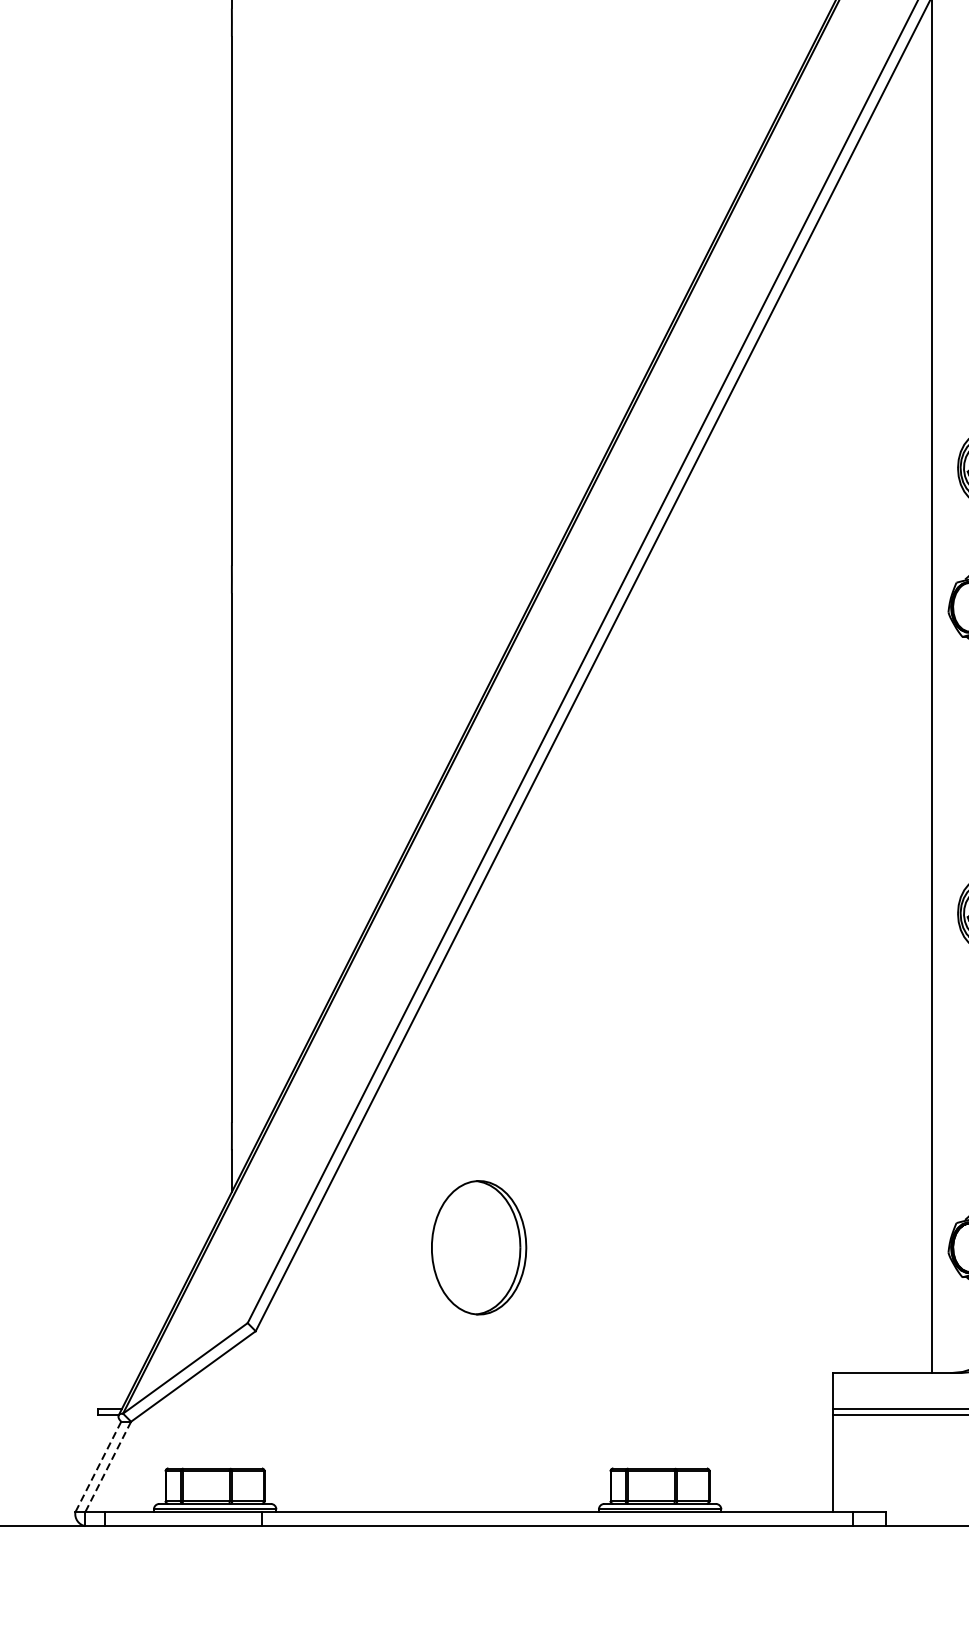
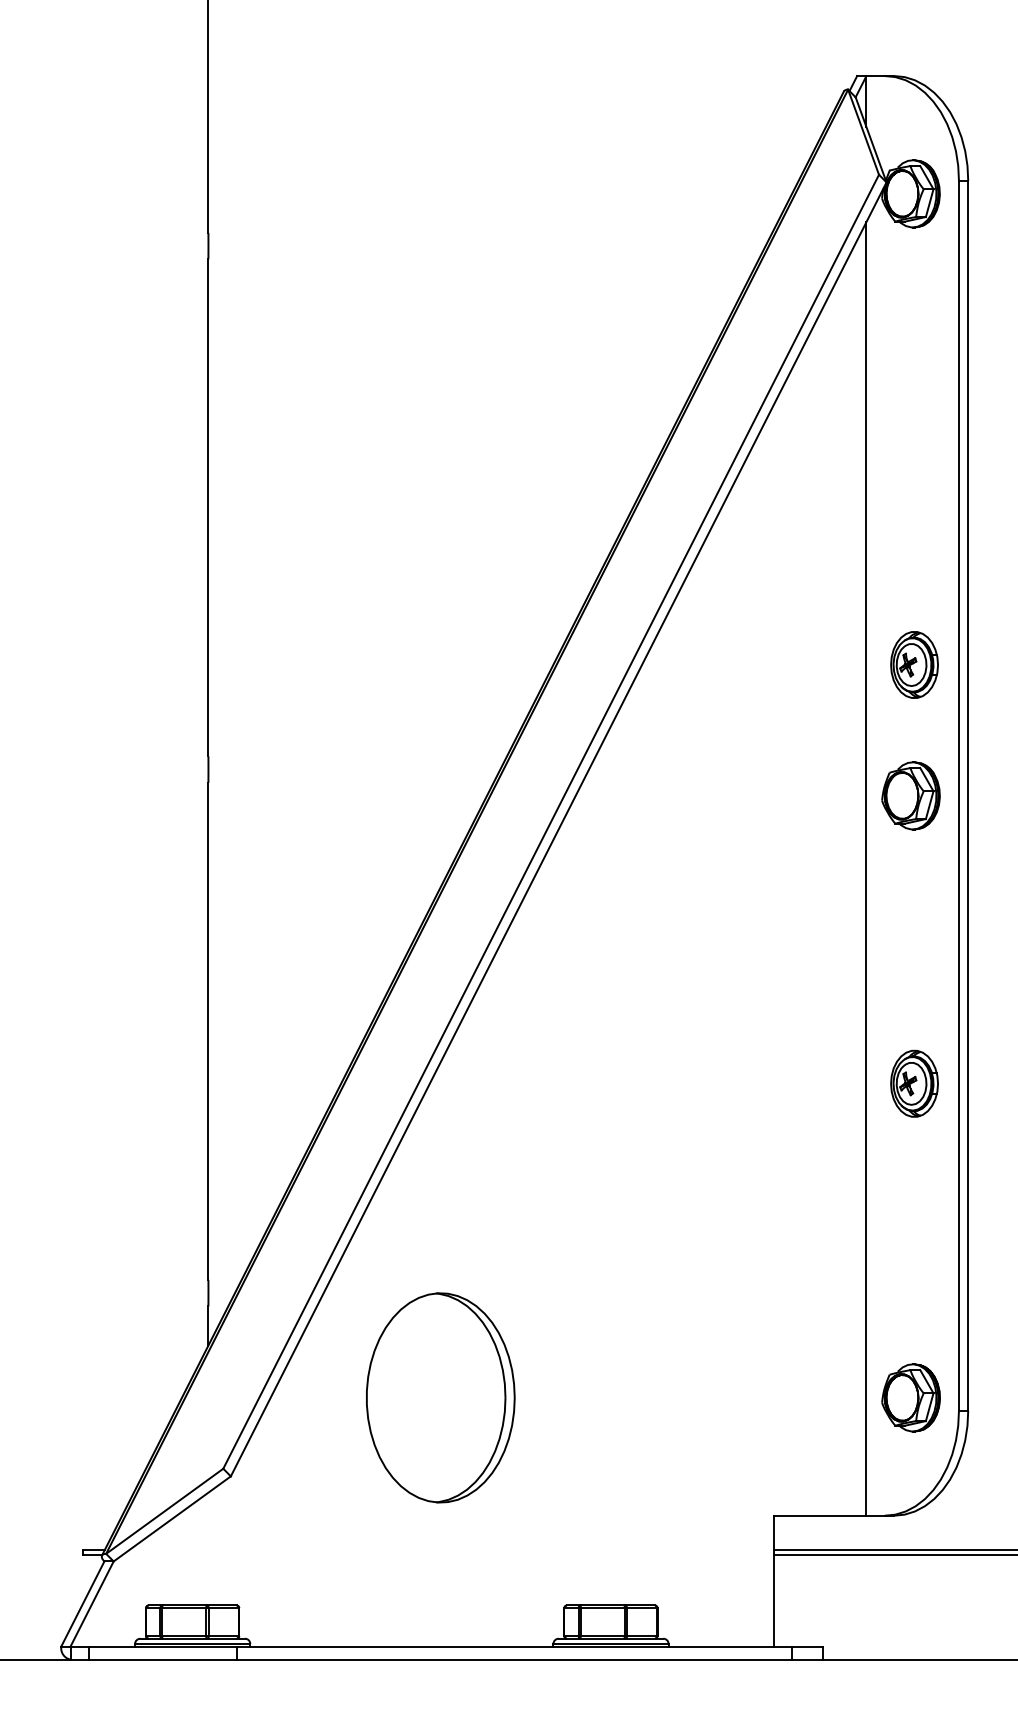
part: (478, 1247) -> (440, 1397), size x1.67
line: (97, 1467) -> (82, 1604), dashed -> solid
line: (108, 1467) -> (92, 1604), dashed -> solid

